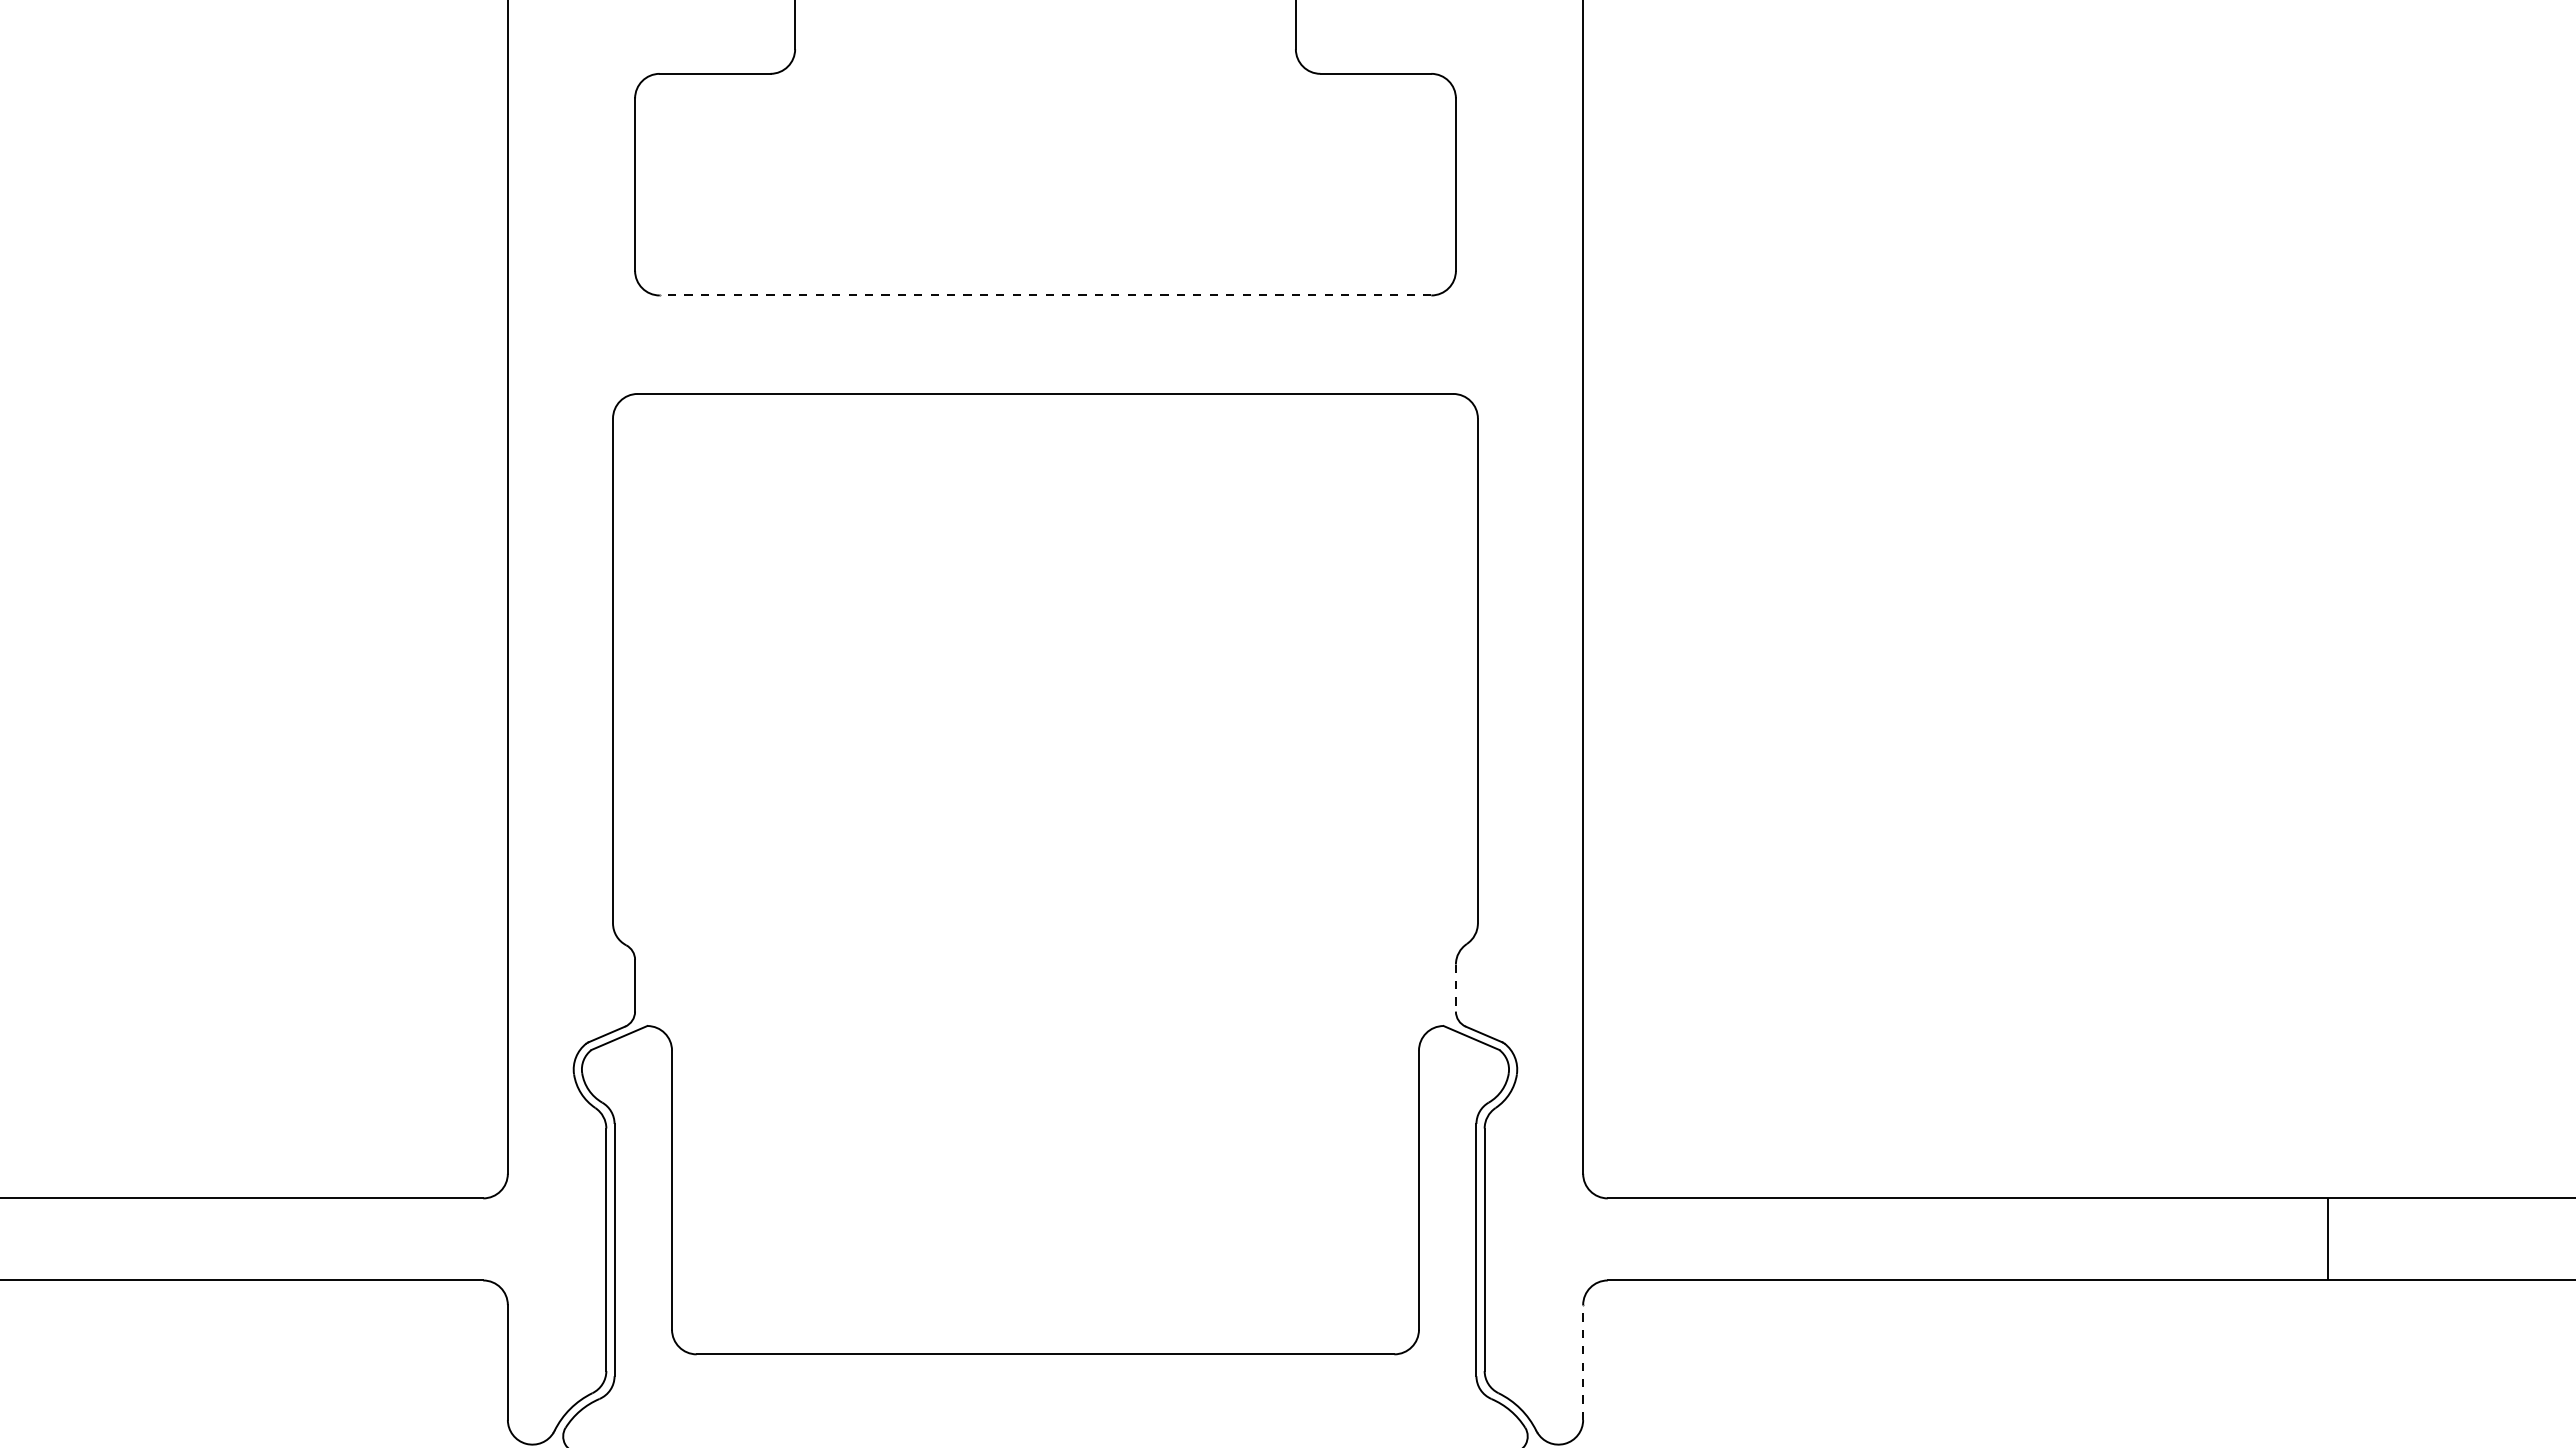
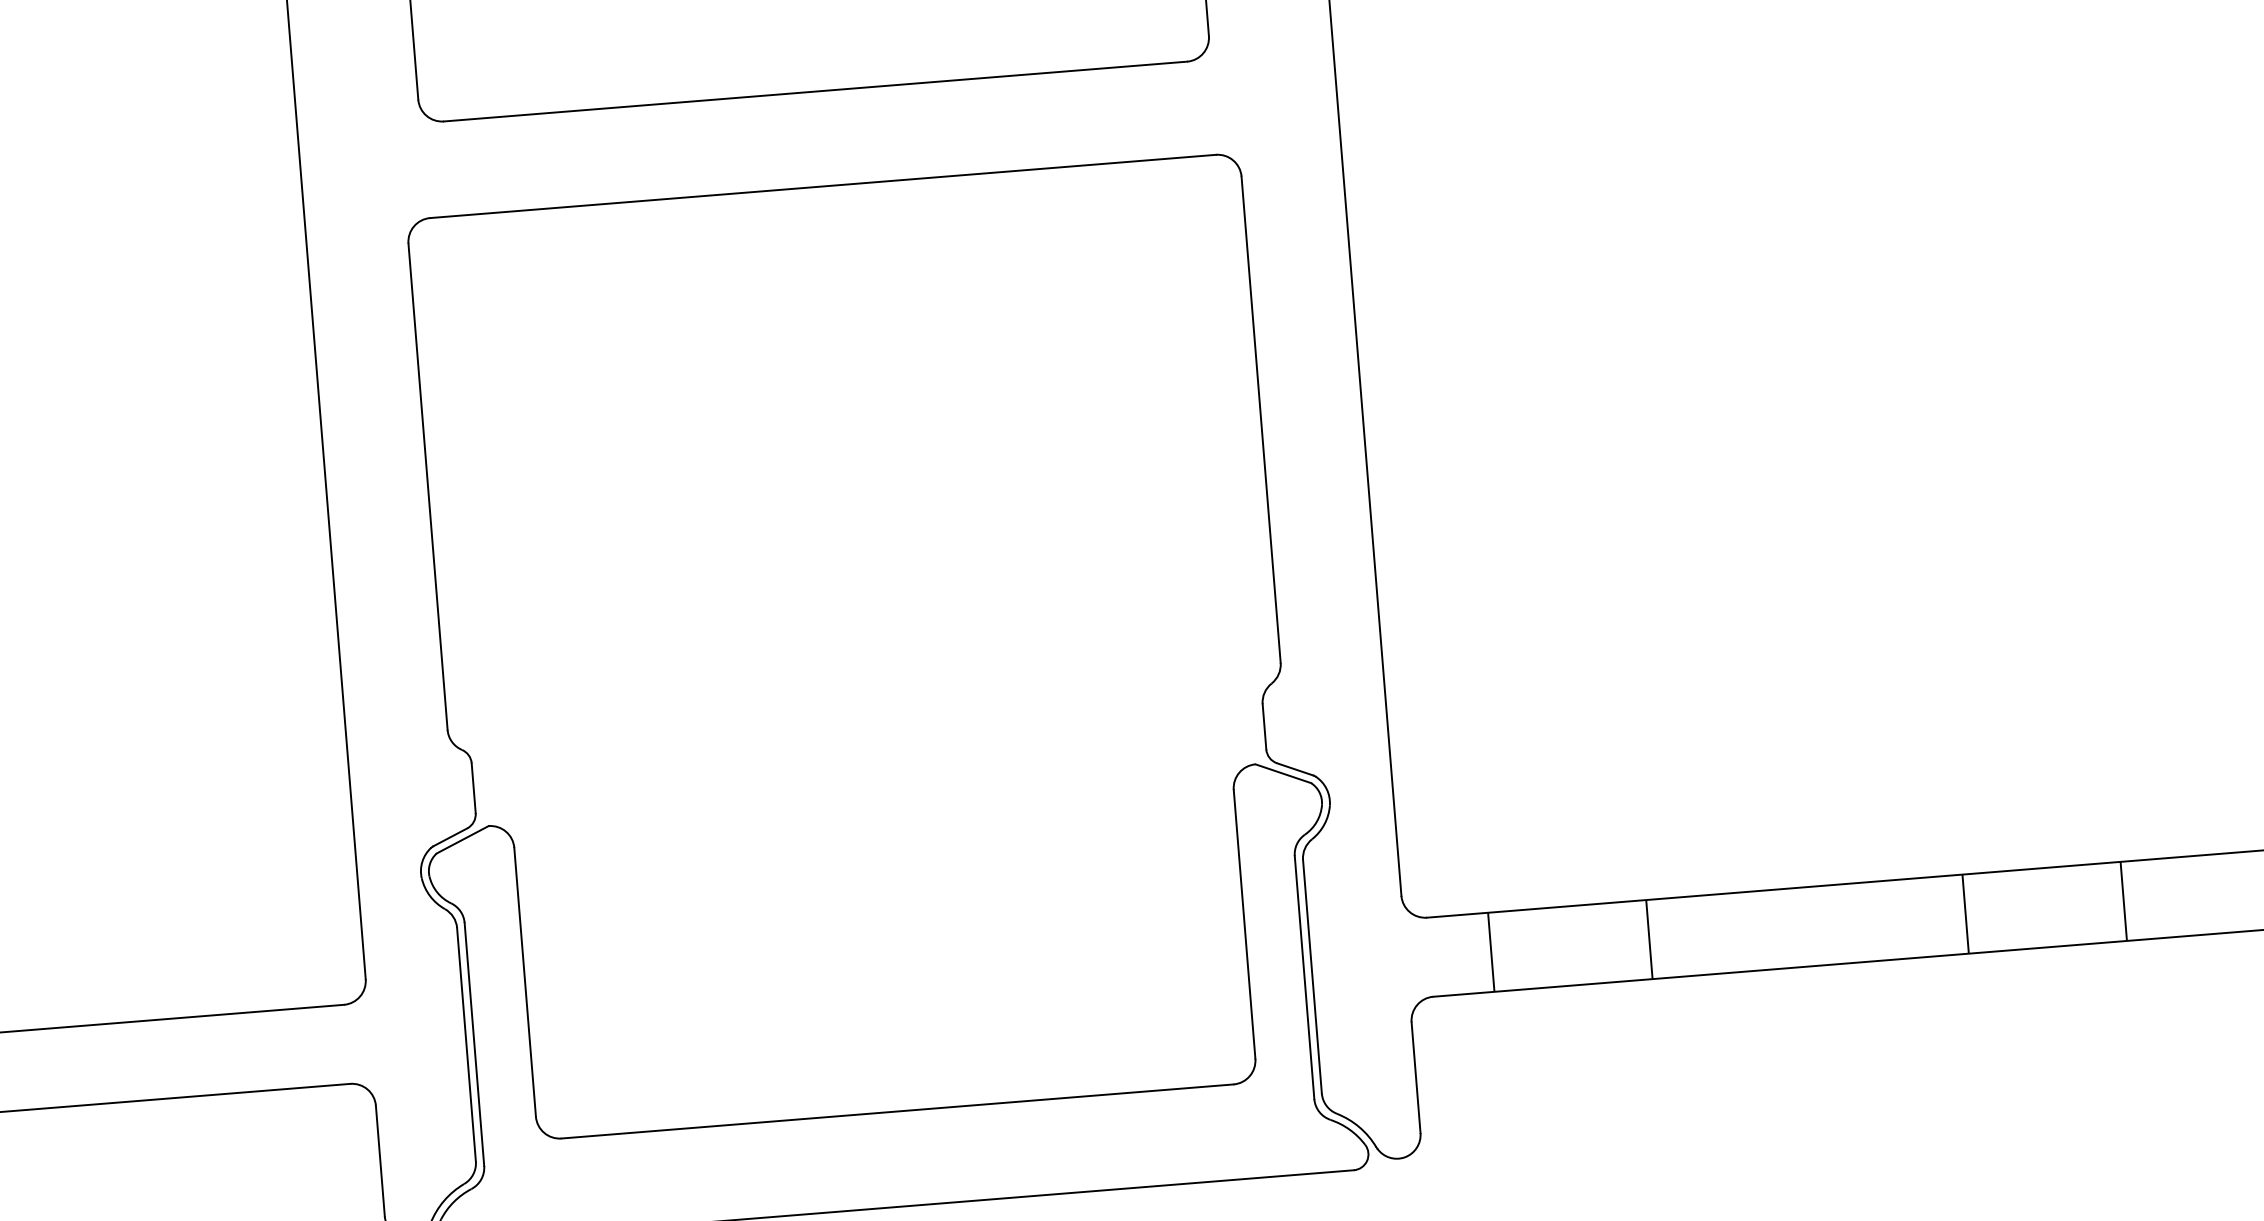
line: (1045, 295) -> (815, 91), dashed -> solid
line: (1455, 988) -> (1264, 727), dashed -> solid
line: (1671, 1239) -> (1491, 952), added
line: (1835, 1239) -> (1649, 939), added
line: (2163, 1239) -> (1965, 914), added
line: (1583, 1362) -> (1416, 1077), dashed -> solid

